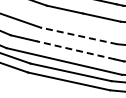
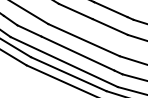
line: (78, 35) -> (83, 39), dashed -> solid
line: (75, 50) -> (77, 53), dashed -> solid

